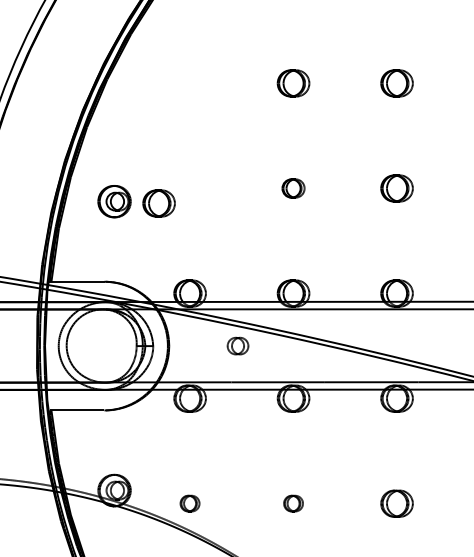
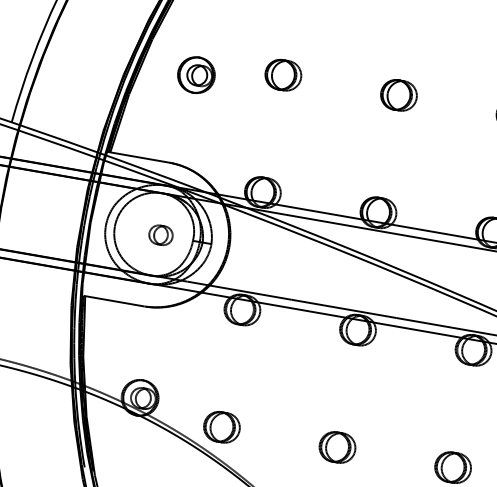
part: (293, 188) -> (398, 95), size x1.43
part: (158, 203) -> (282, 75), moved
part: (237, 345) -> (160, 234), moved
part: (189, 503) -> (221, 426), size x1.67
part: (293, 503) -> (337, 447), size x1.67

